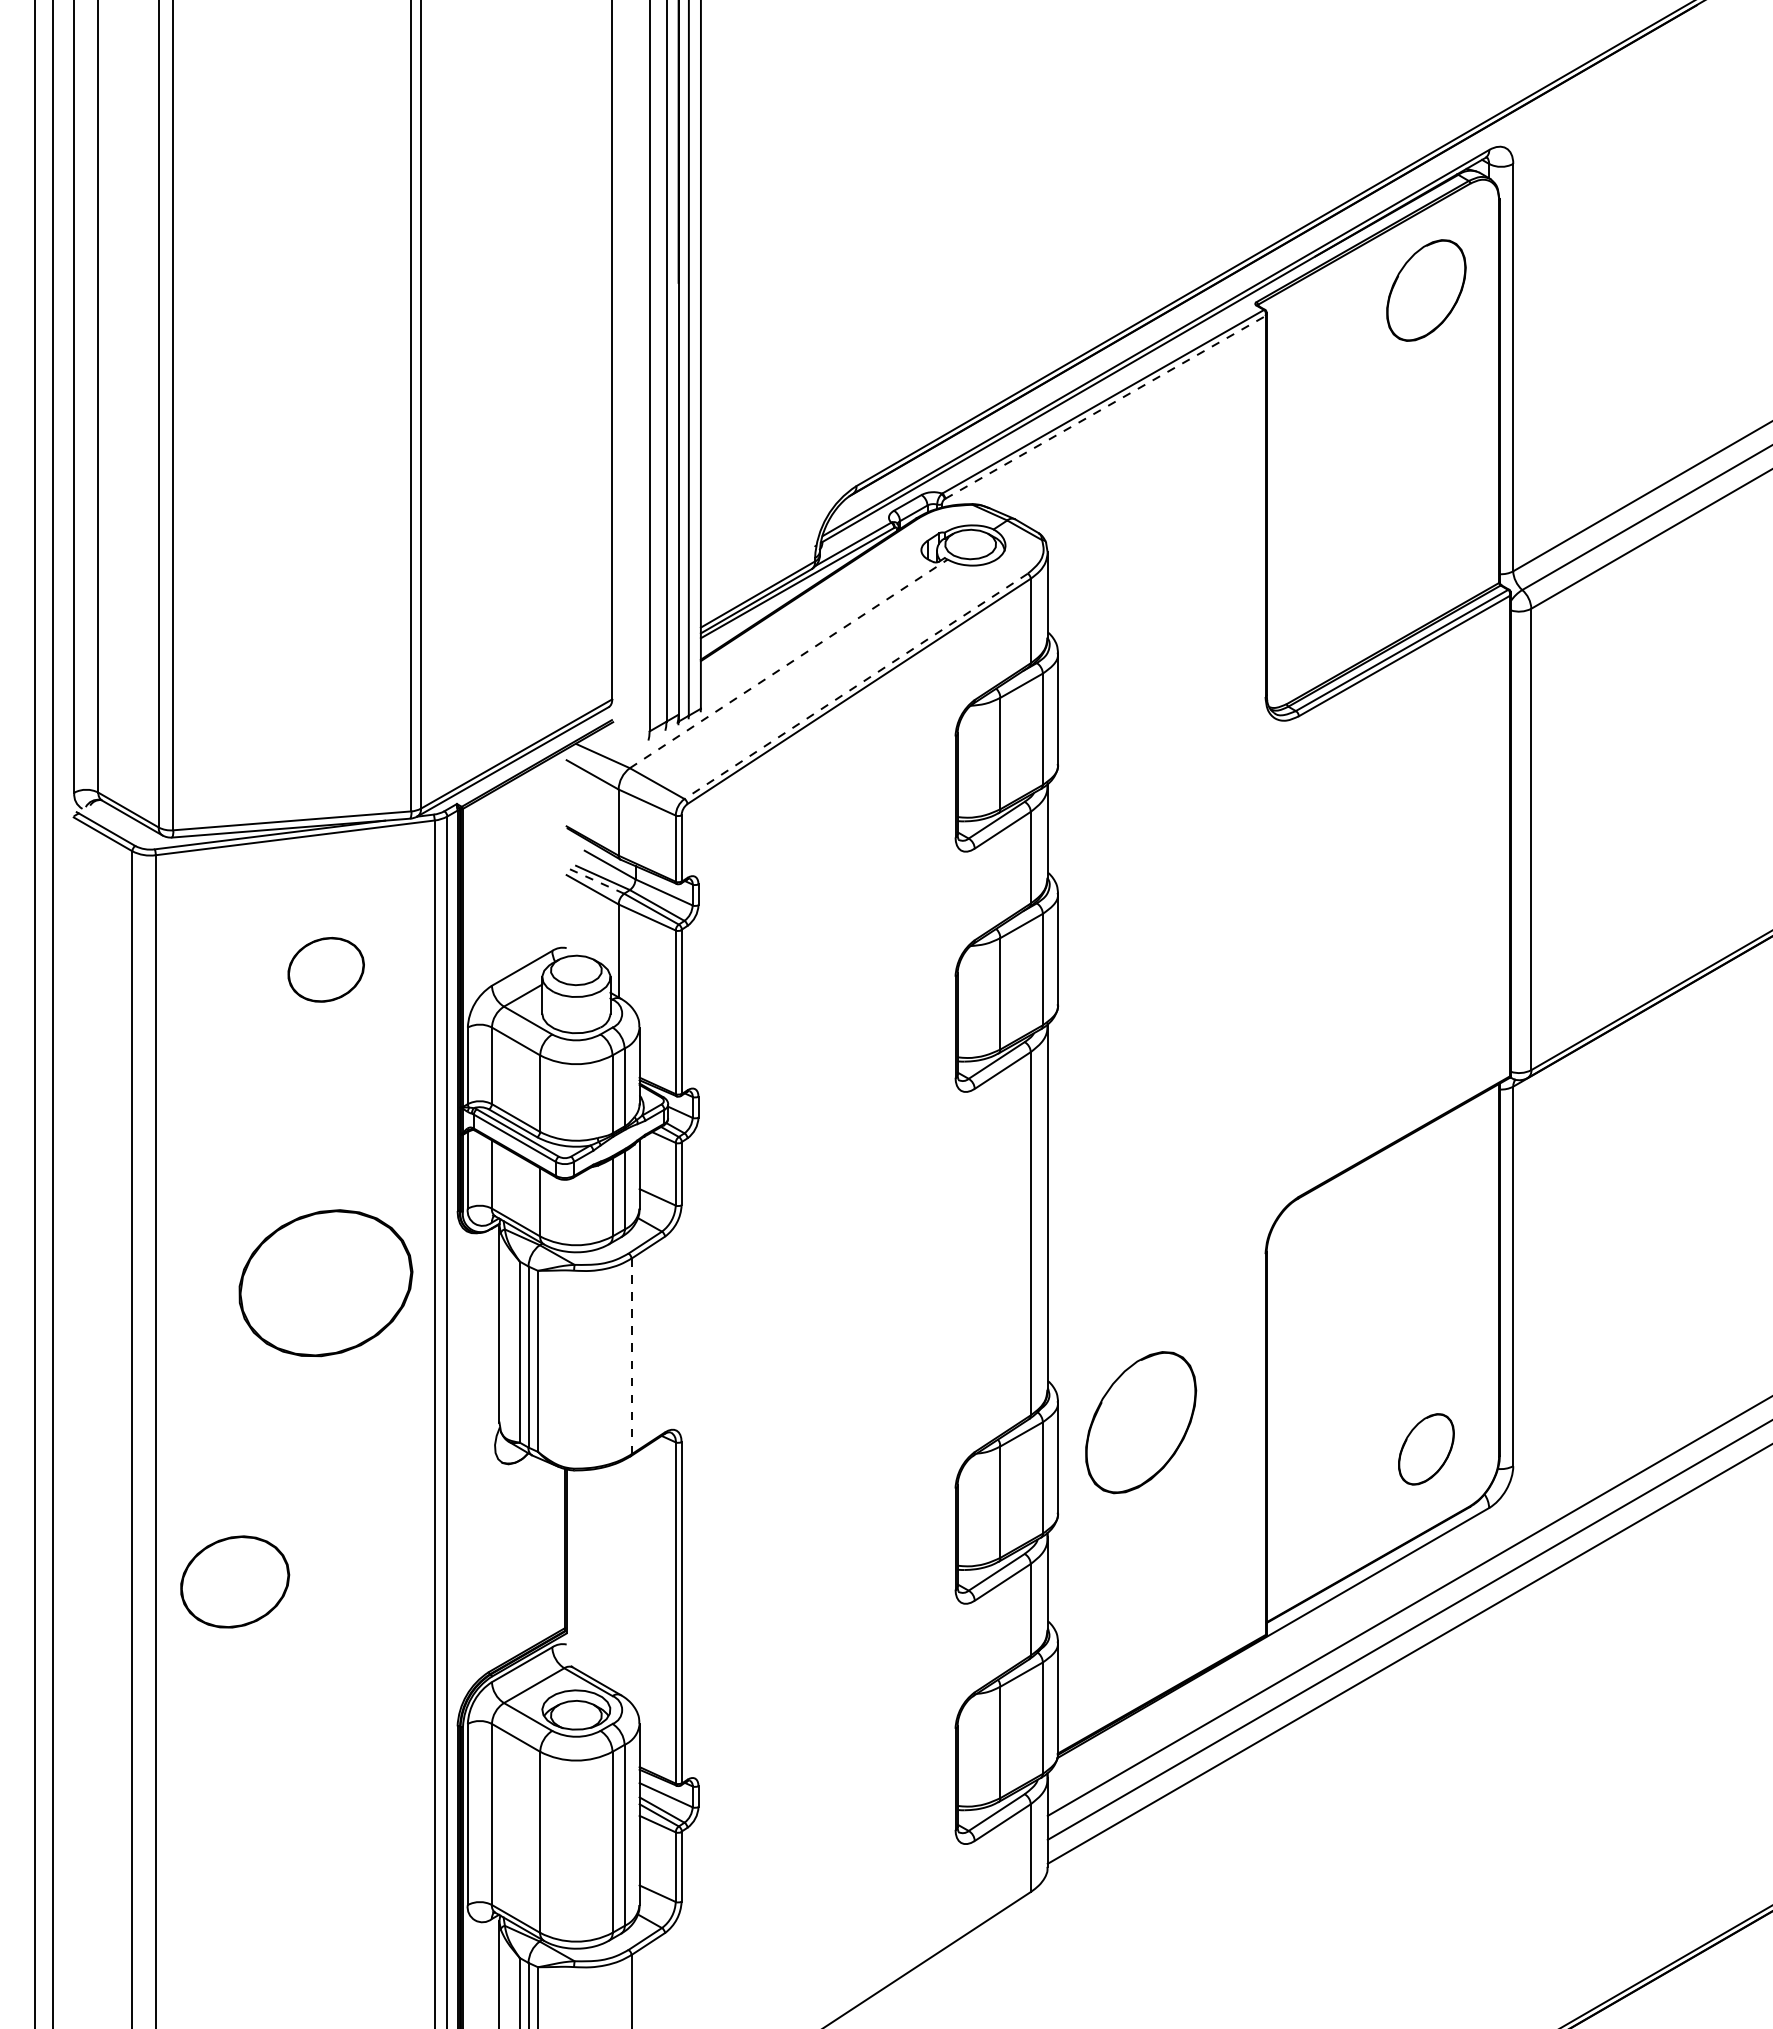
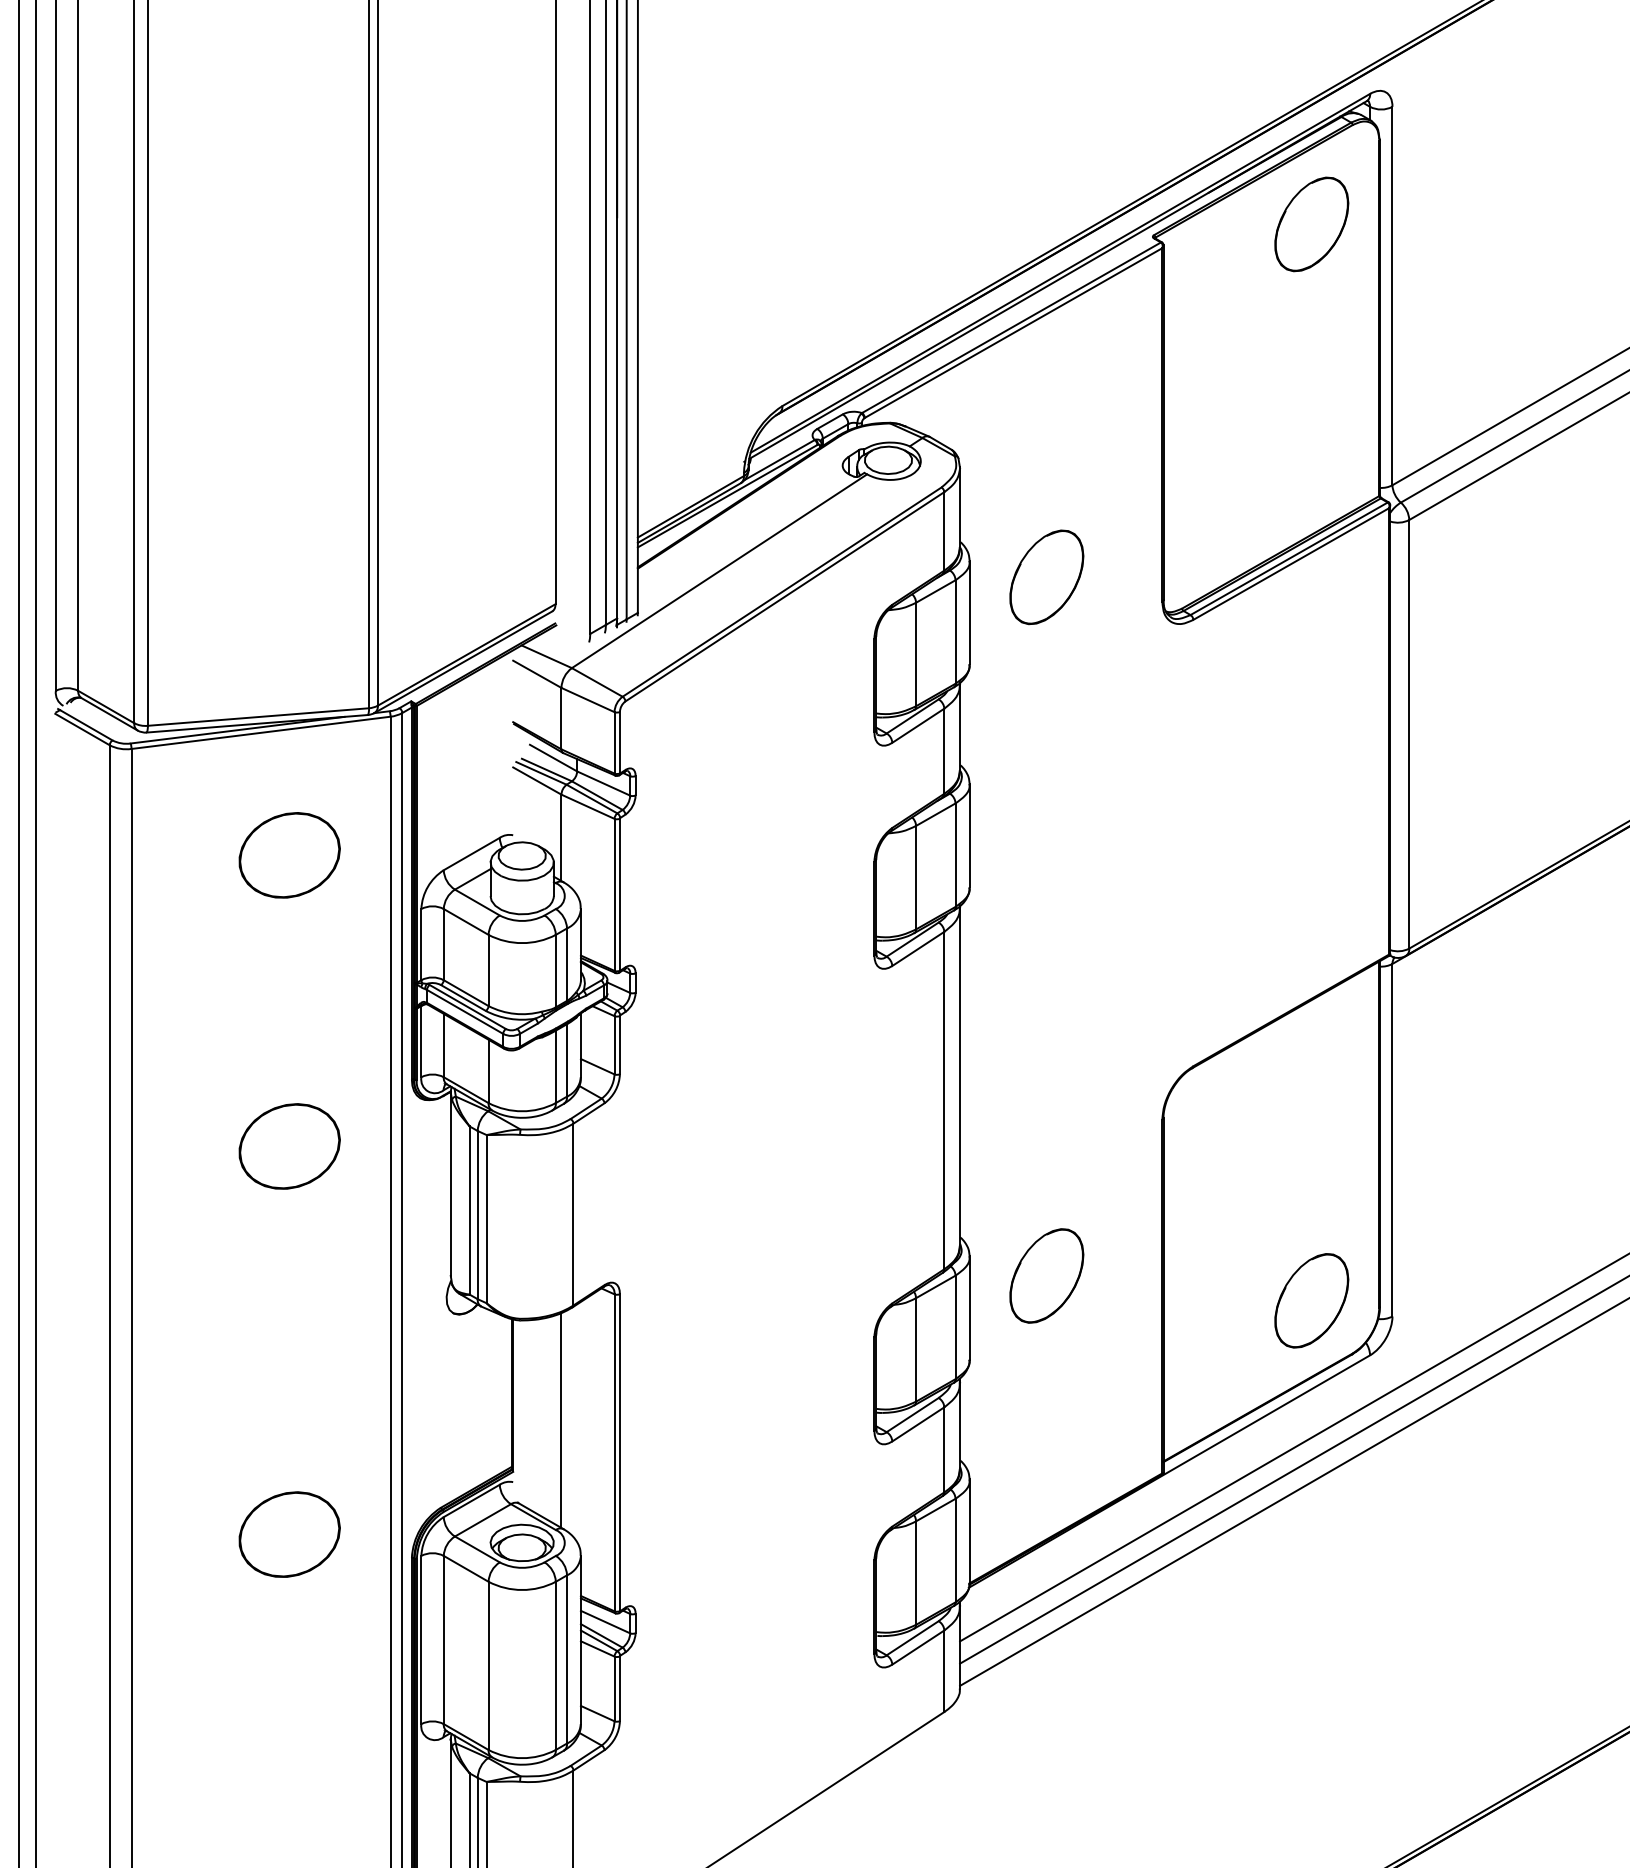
line: (1105, 407) -> (1013, 333), dashed -> solid
line: (789, 663) -> (720, 570), dashed -> solid
part: (1141, 670) -> (1047, 577), added
line: (855, 686) -> (781, 592), dashed -> solid
line: (597, 881) -> (541, 773), dashed -> solid
part: (326, 969) -> (290, 855), size x1.43
part: (326, 1282) -> (290, 1145), size x0.62
line: (631, 1356) -> (573, 1214), dashed -> solid
part: (1141, 1422) -> (1047, 1275), size x0.71
part: (1426, 1449) -> (1311, 1300), size x1.43
line: (618, 1577) -> (561, 1419), added
part: (235, 1581) -> (290, 1534), moved

